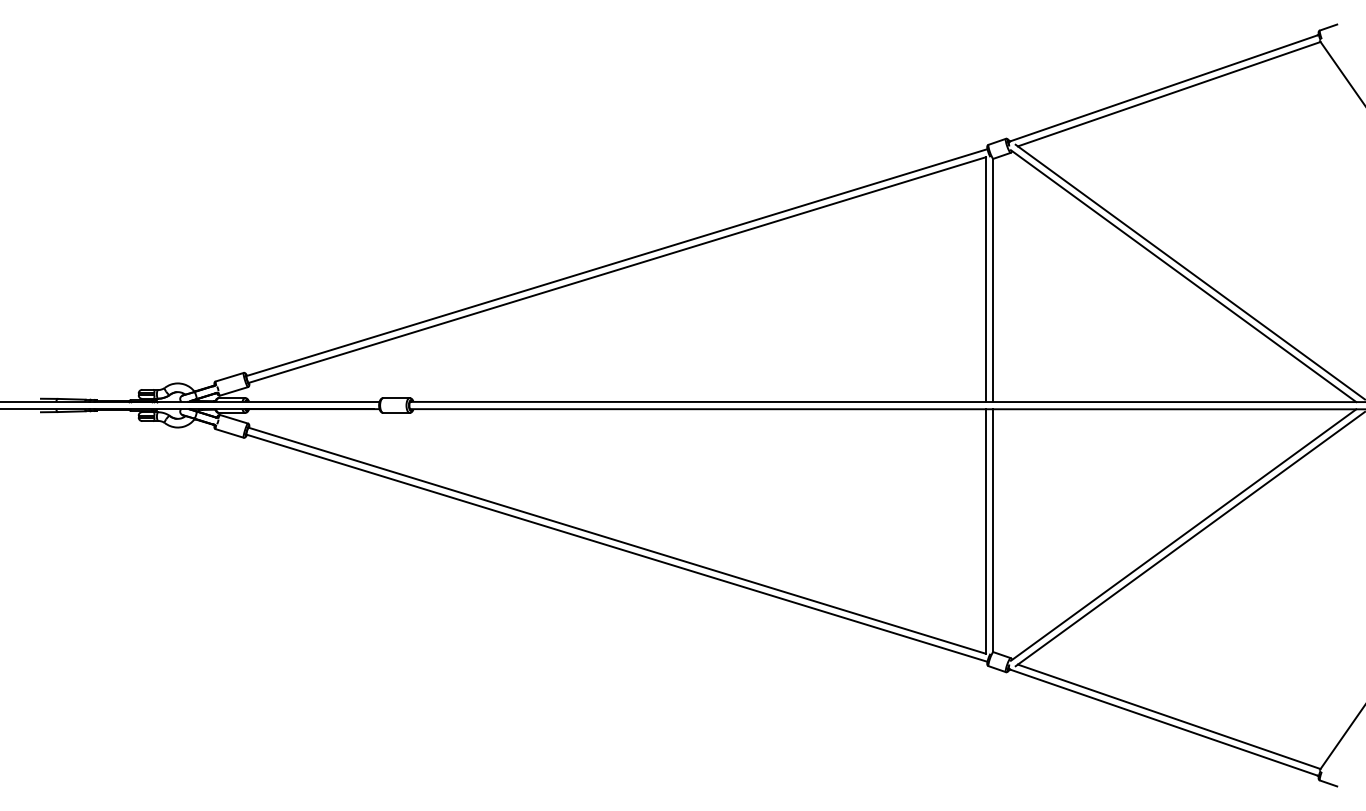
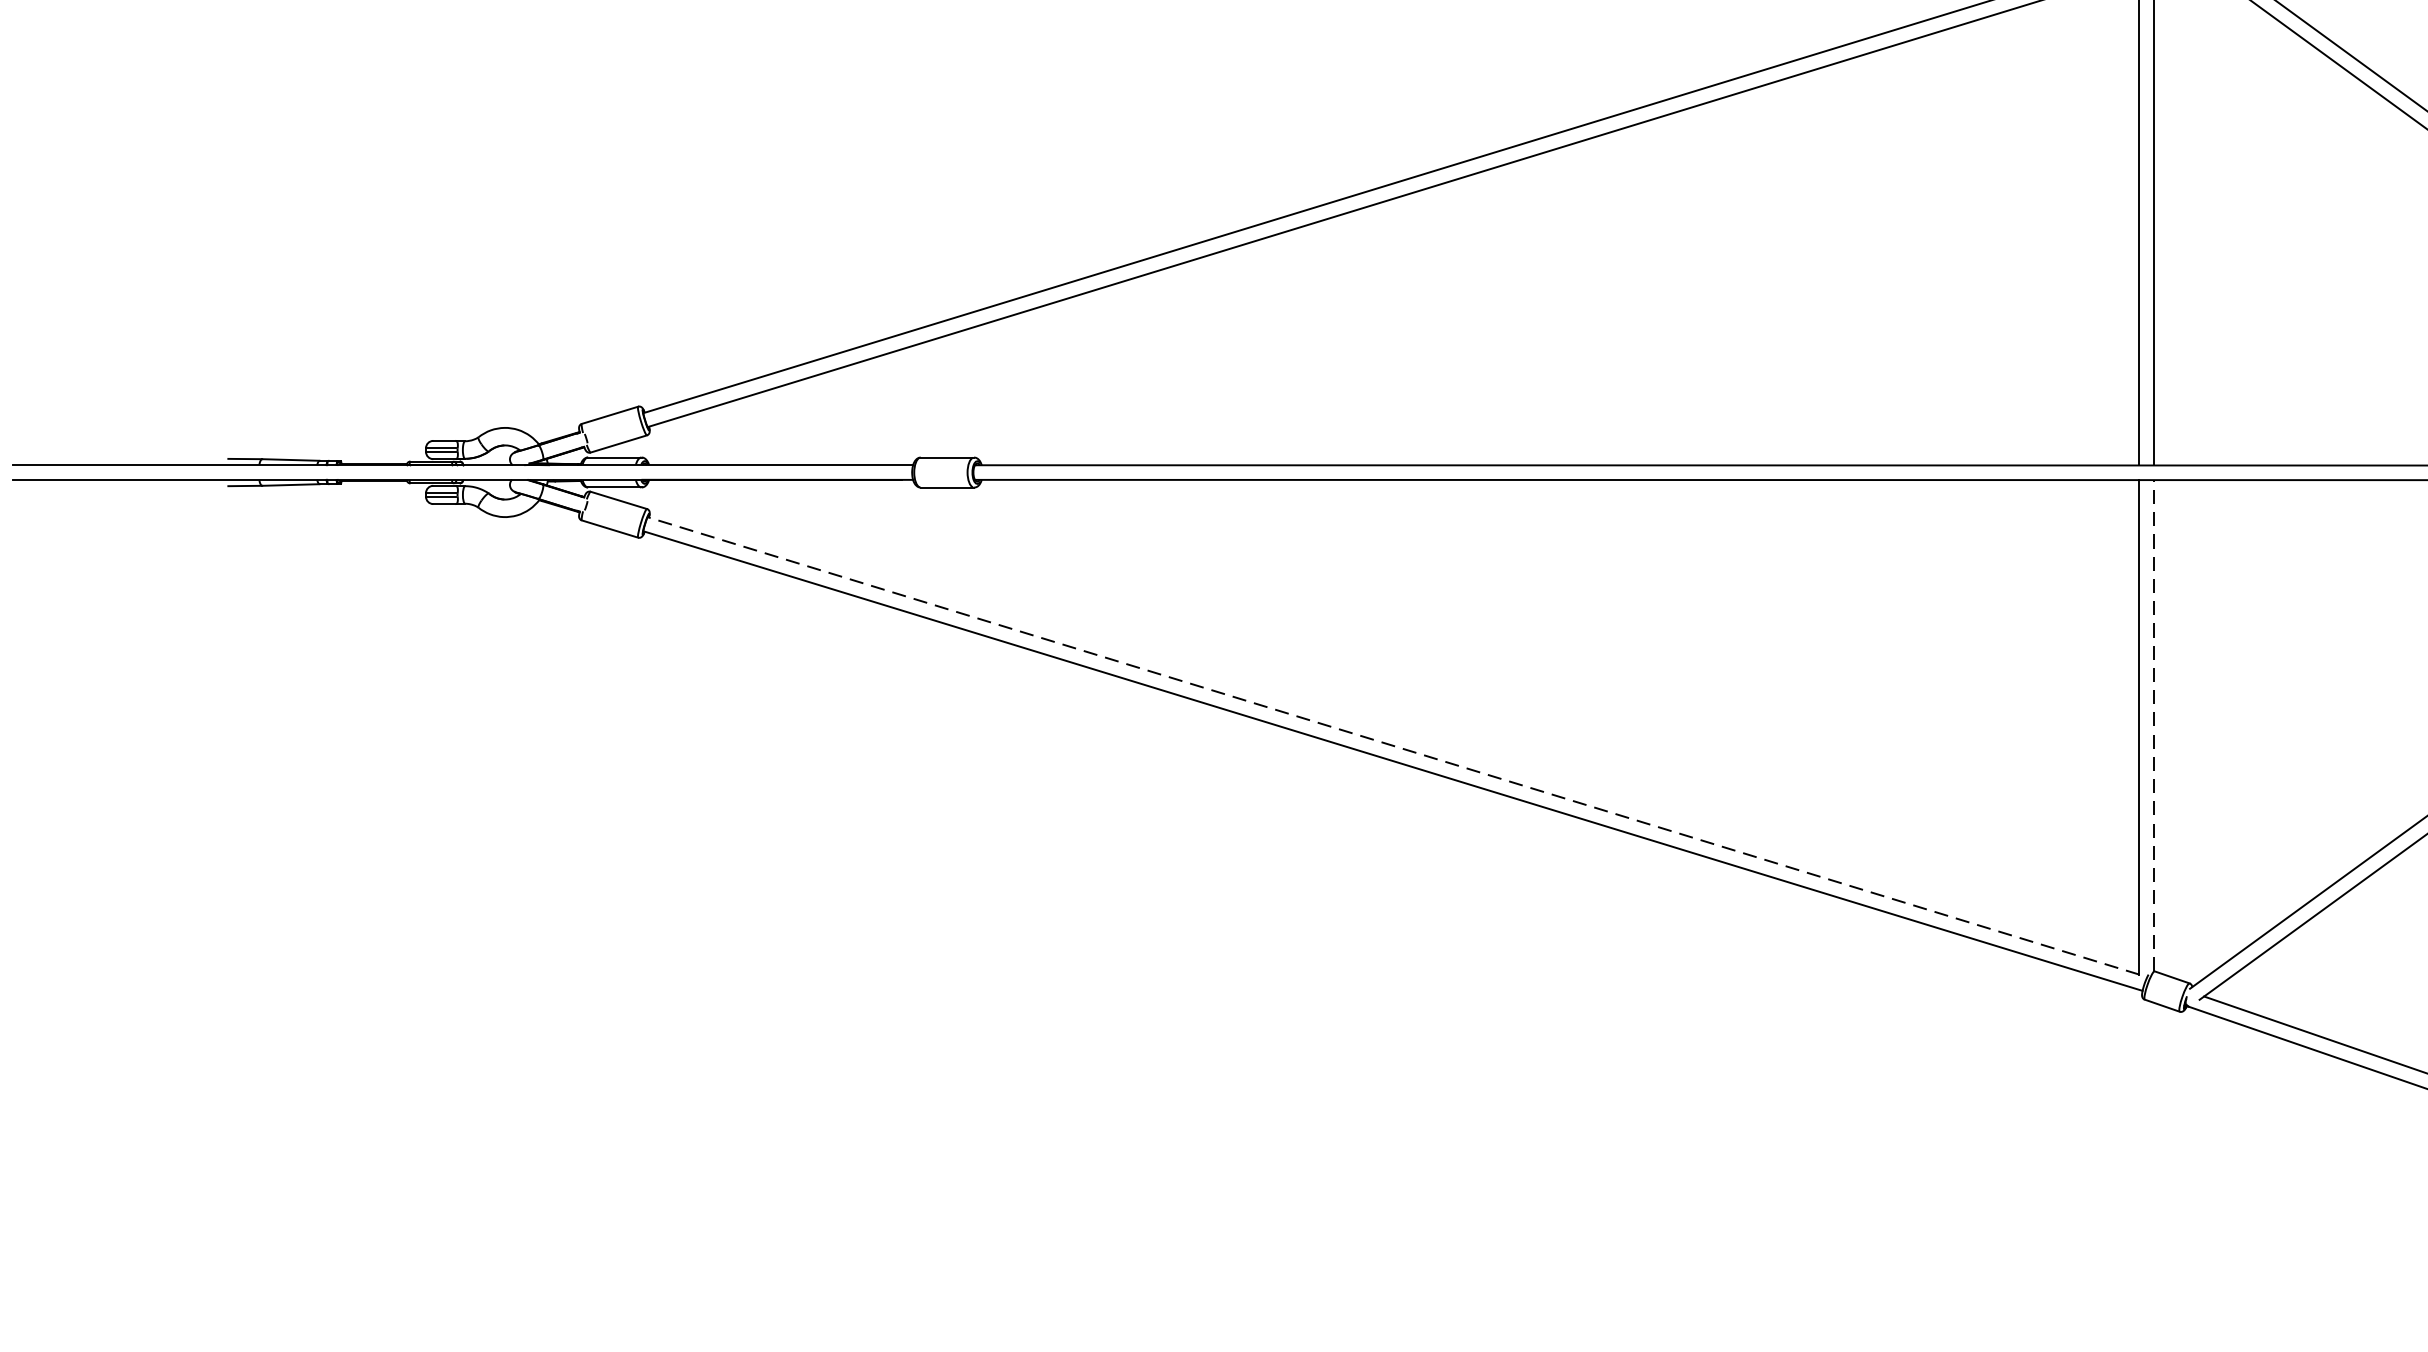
line: (993, 530) -> (2154, 725), solid -> dashed
line: (617, 540) -> (1394, 745), solid -> dashed

